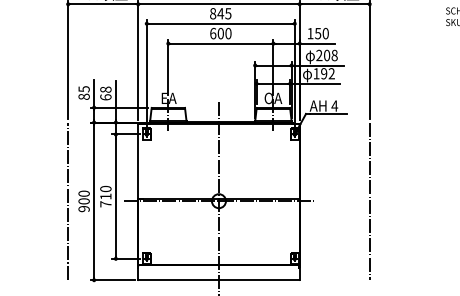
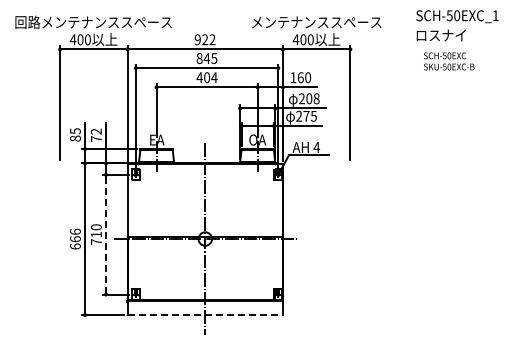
text: (220, 33) -> (206, 77), 600 -> 404
text: (317, 33) -> (300, 77), 150 -> 160
text: (324, 72) -> (306, 115), 192 -> 275
text: (104, 92) -> (95, 134), 68 -> 72
line: (116, 196) -> (106, 234), solid -> dashed
line: (68, 200) -> (60, 238), removed
text: (84, 200) -> (75, 238), 900 -> 666
line: (369, 200) -> (350, 238), removed
line: (219, 280) -> (205, 315), solid -> dashed

